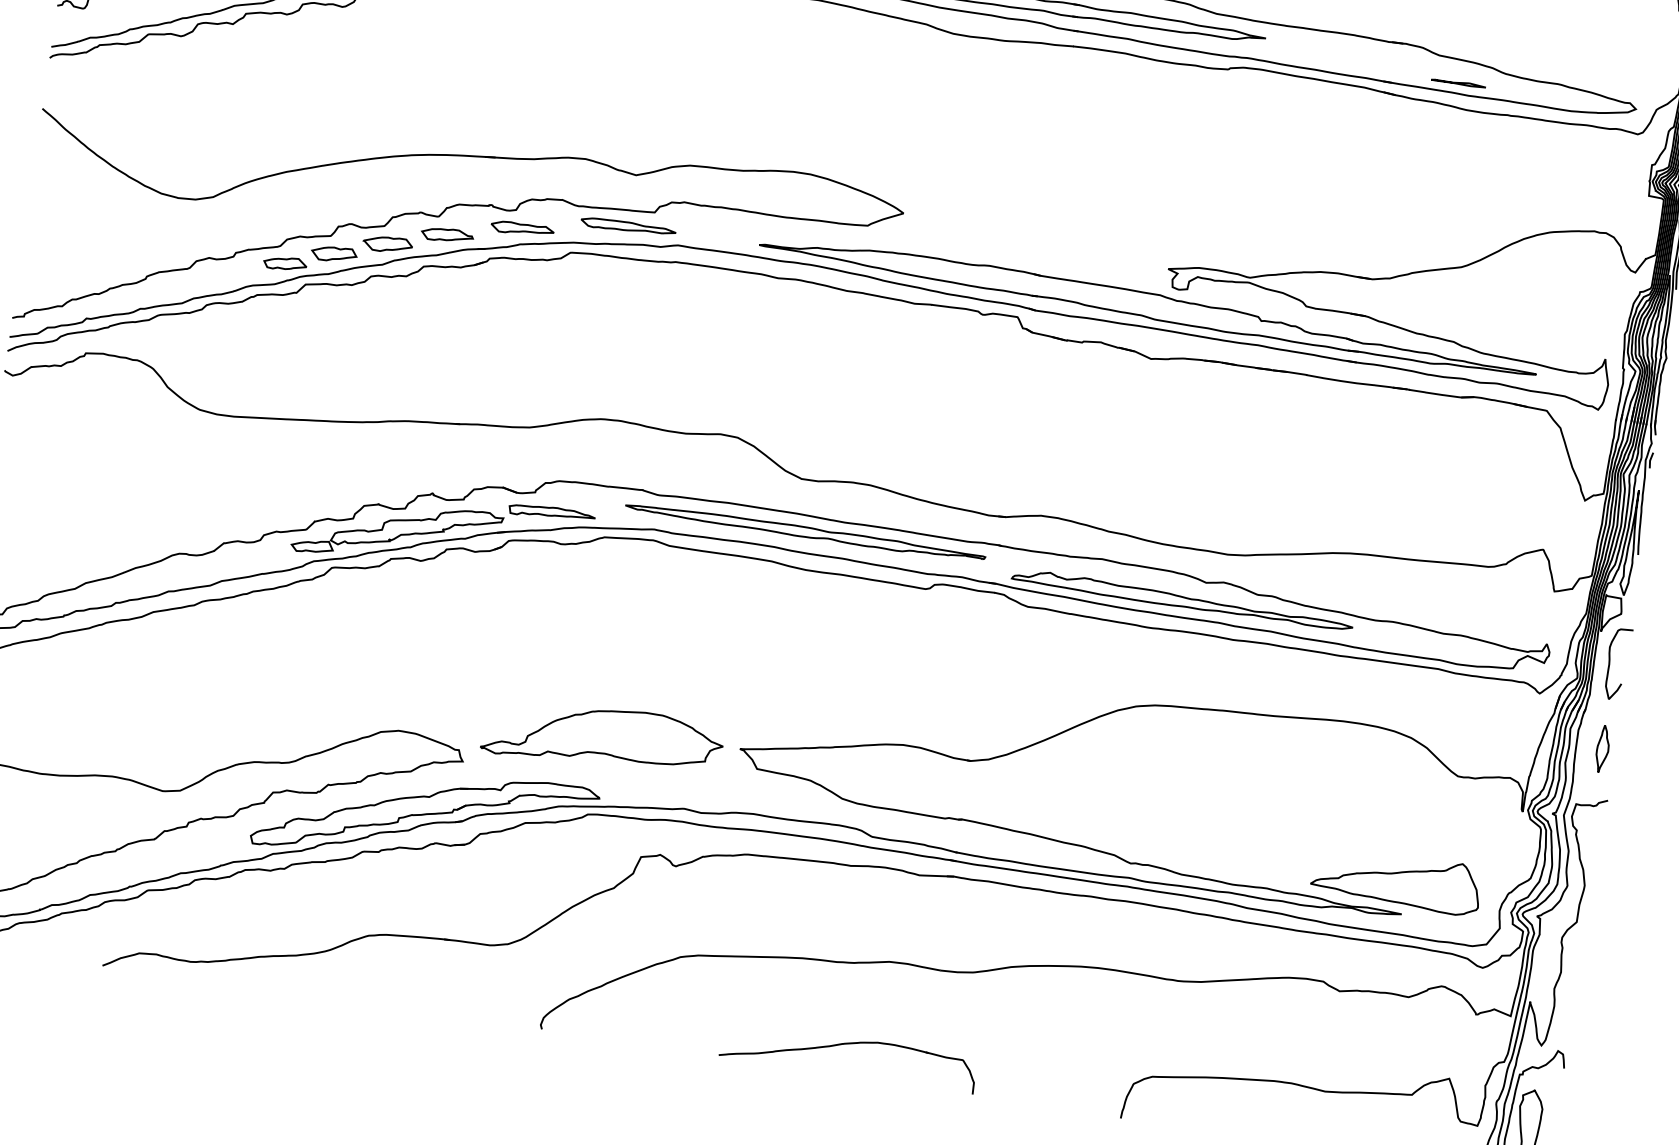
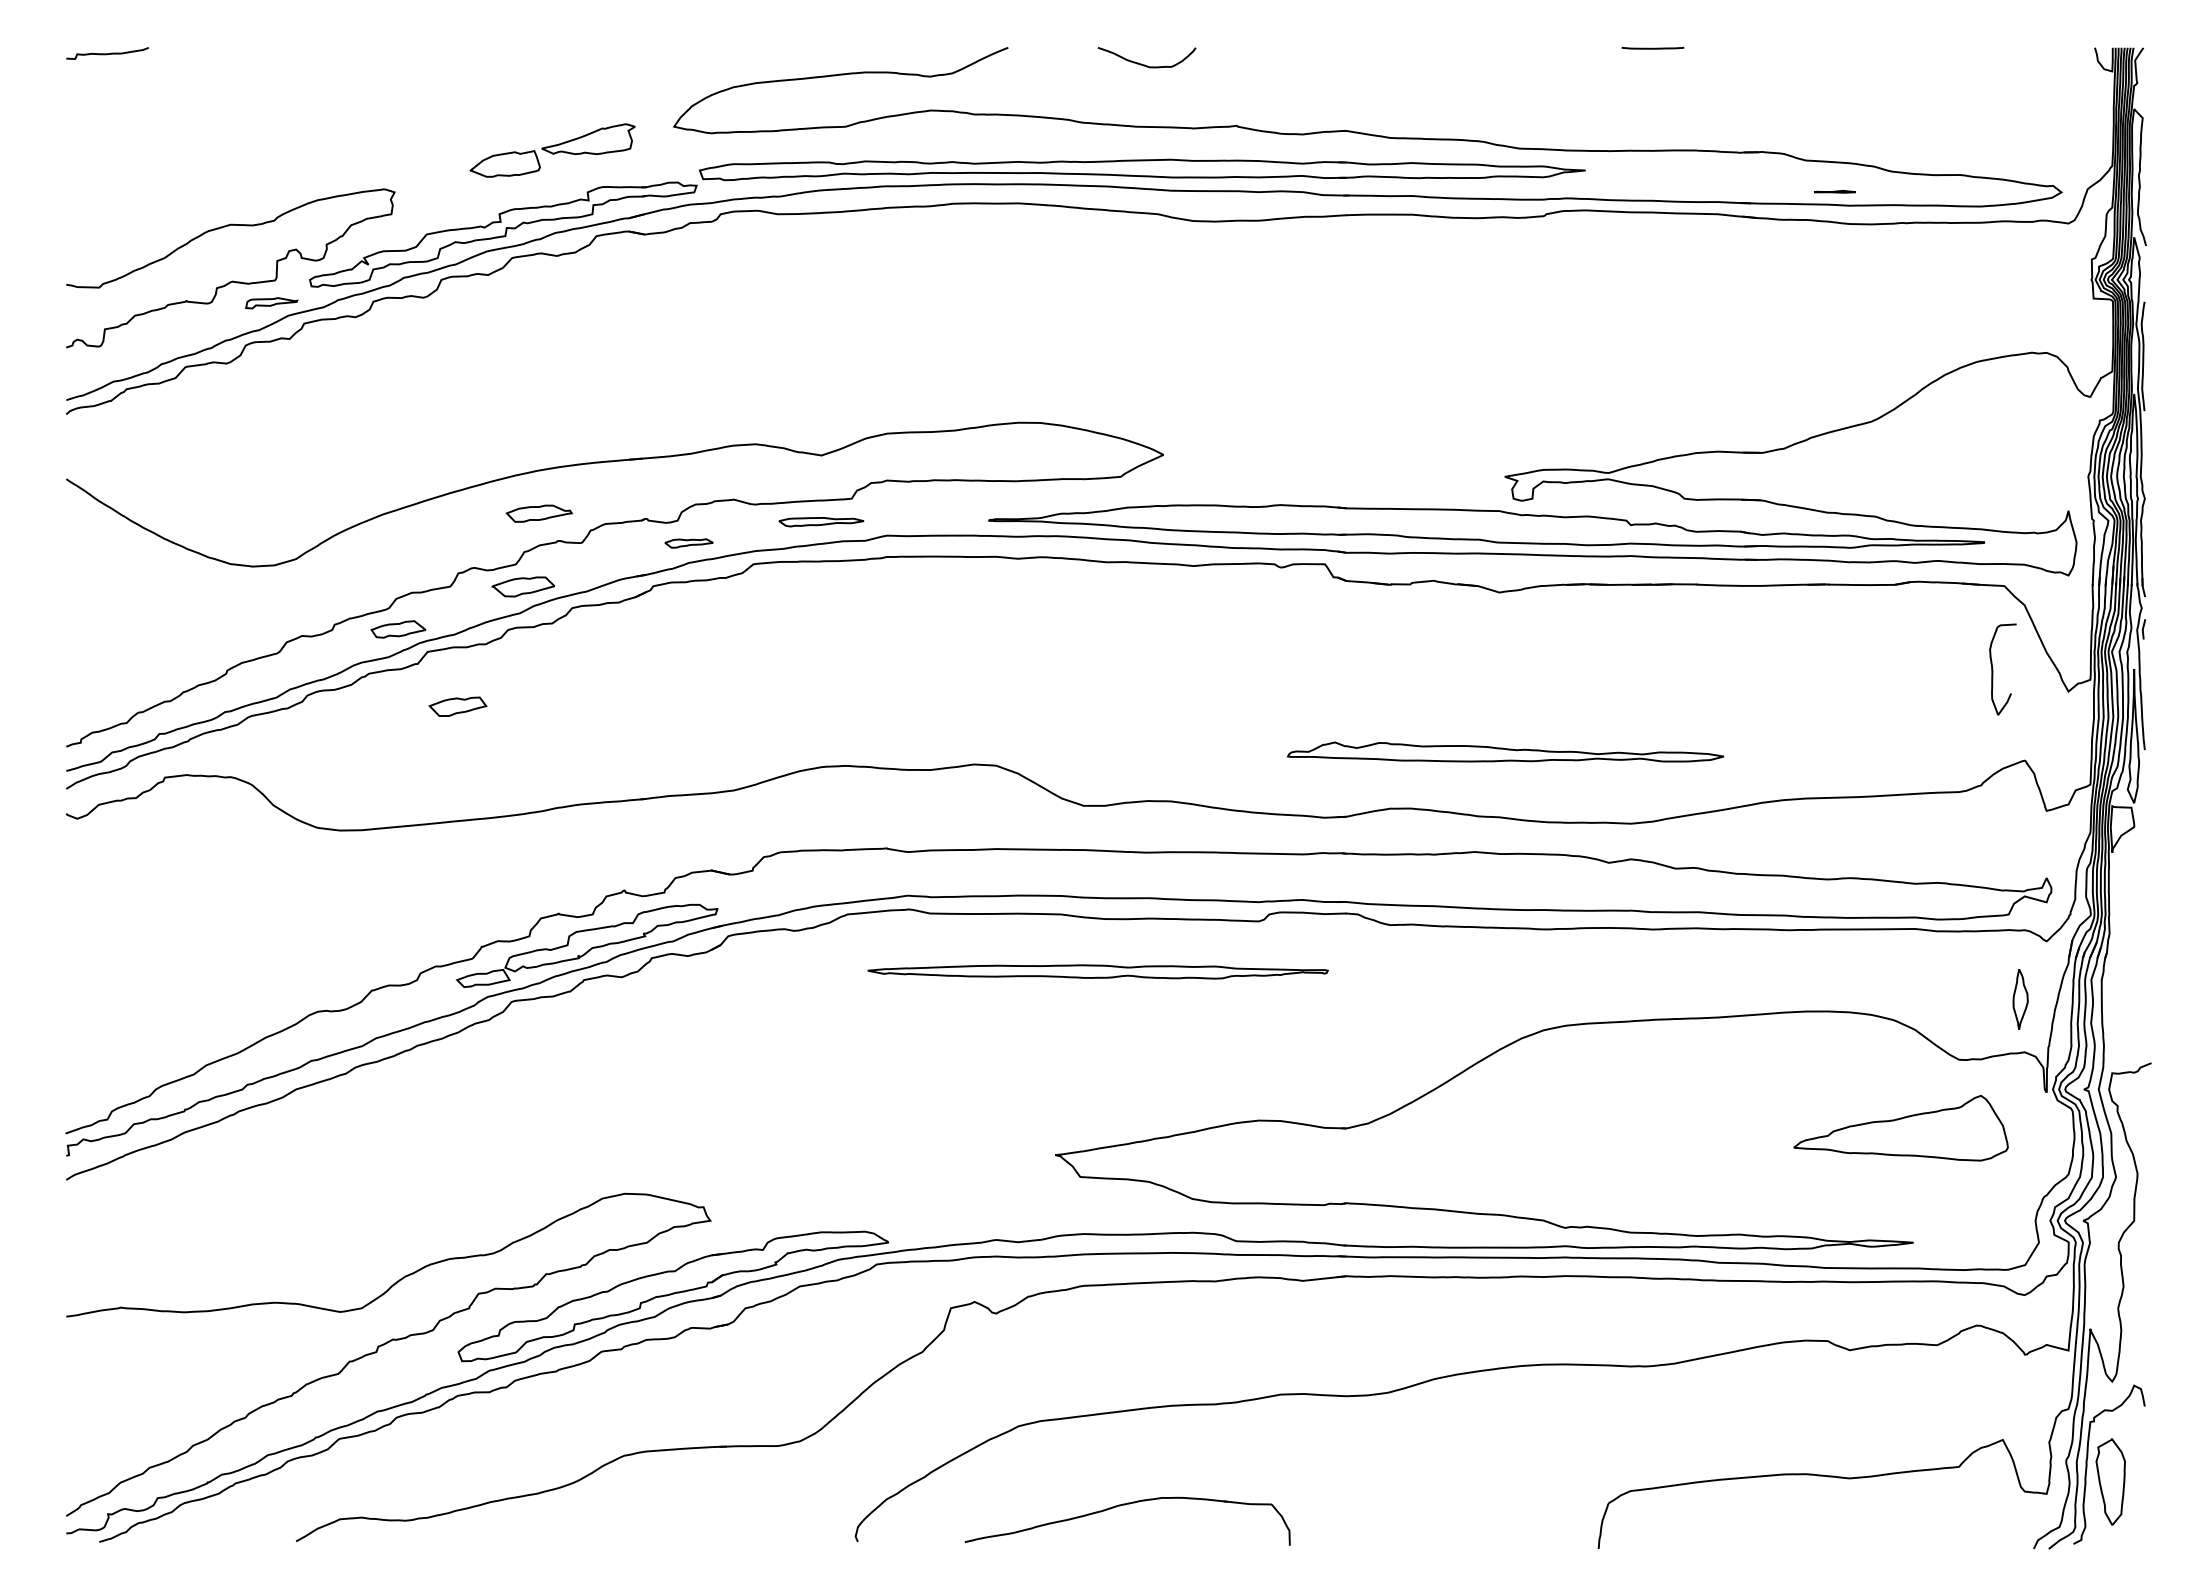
part: (1458, 82) -> (1834, 191), size x0.6
part: (628, 227) -> (821, 522), size x0.7
part: (521, 229) -> (688, 543), size x0.6
part: (446, 235) -> (538, 513), moved
part: (333, 253) -> (457, 706), moved
part: (552, 513) -> (777, 893), removed
part: (805, 531) -> (1097, 971), moved
part: (1182, 599) -> (1505, 751), moved
curve: (1610, 663) -> (1993, 669), moved
part: (602, 737) -> (881, 1165), removed
part: (1602, 749) -> (2020, 999), moved
part: (1396, 880) -> (1900, 1128), moved
part: (848, 1044) -> (1125, 1505), moved

